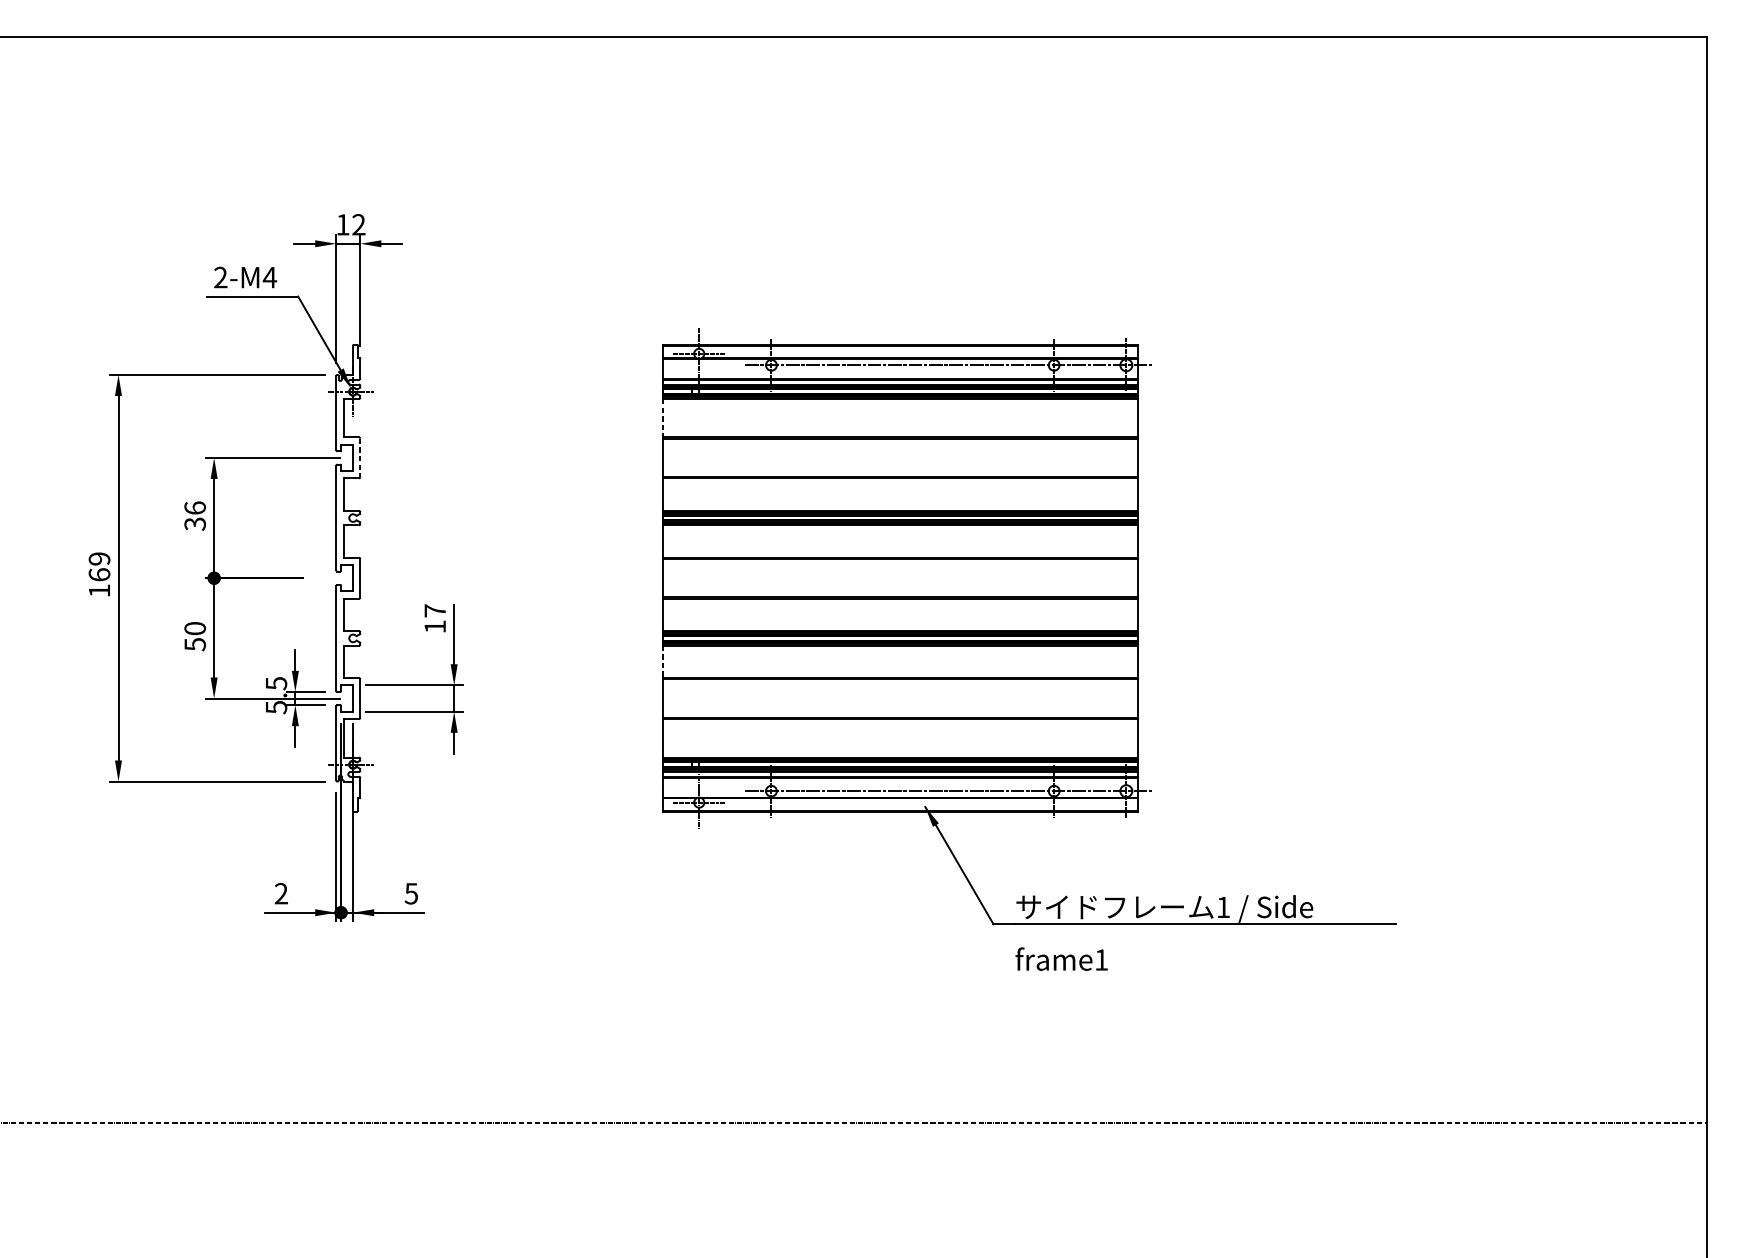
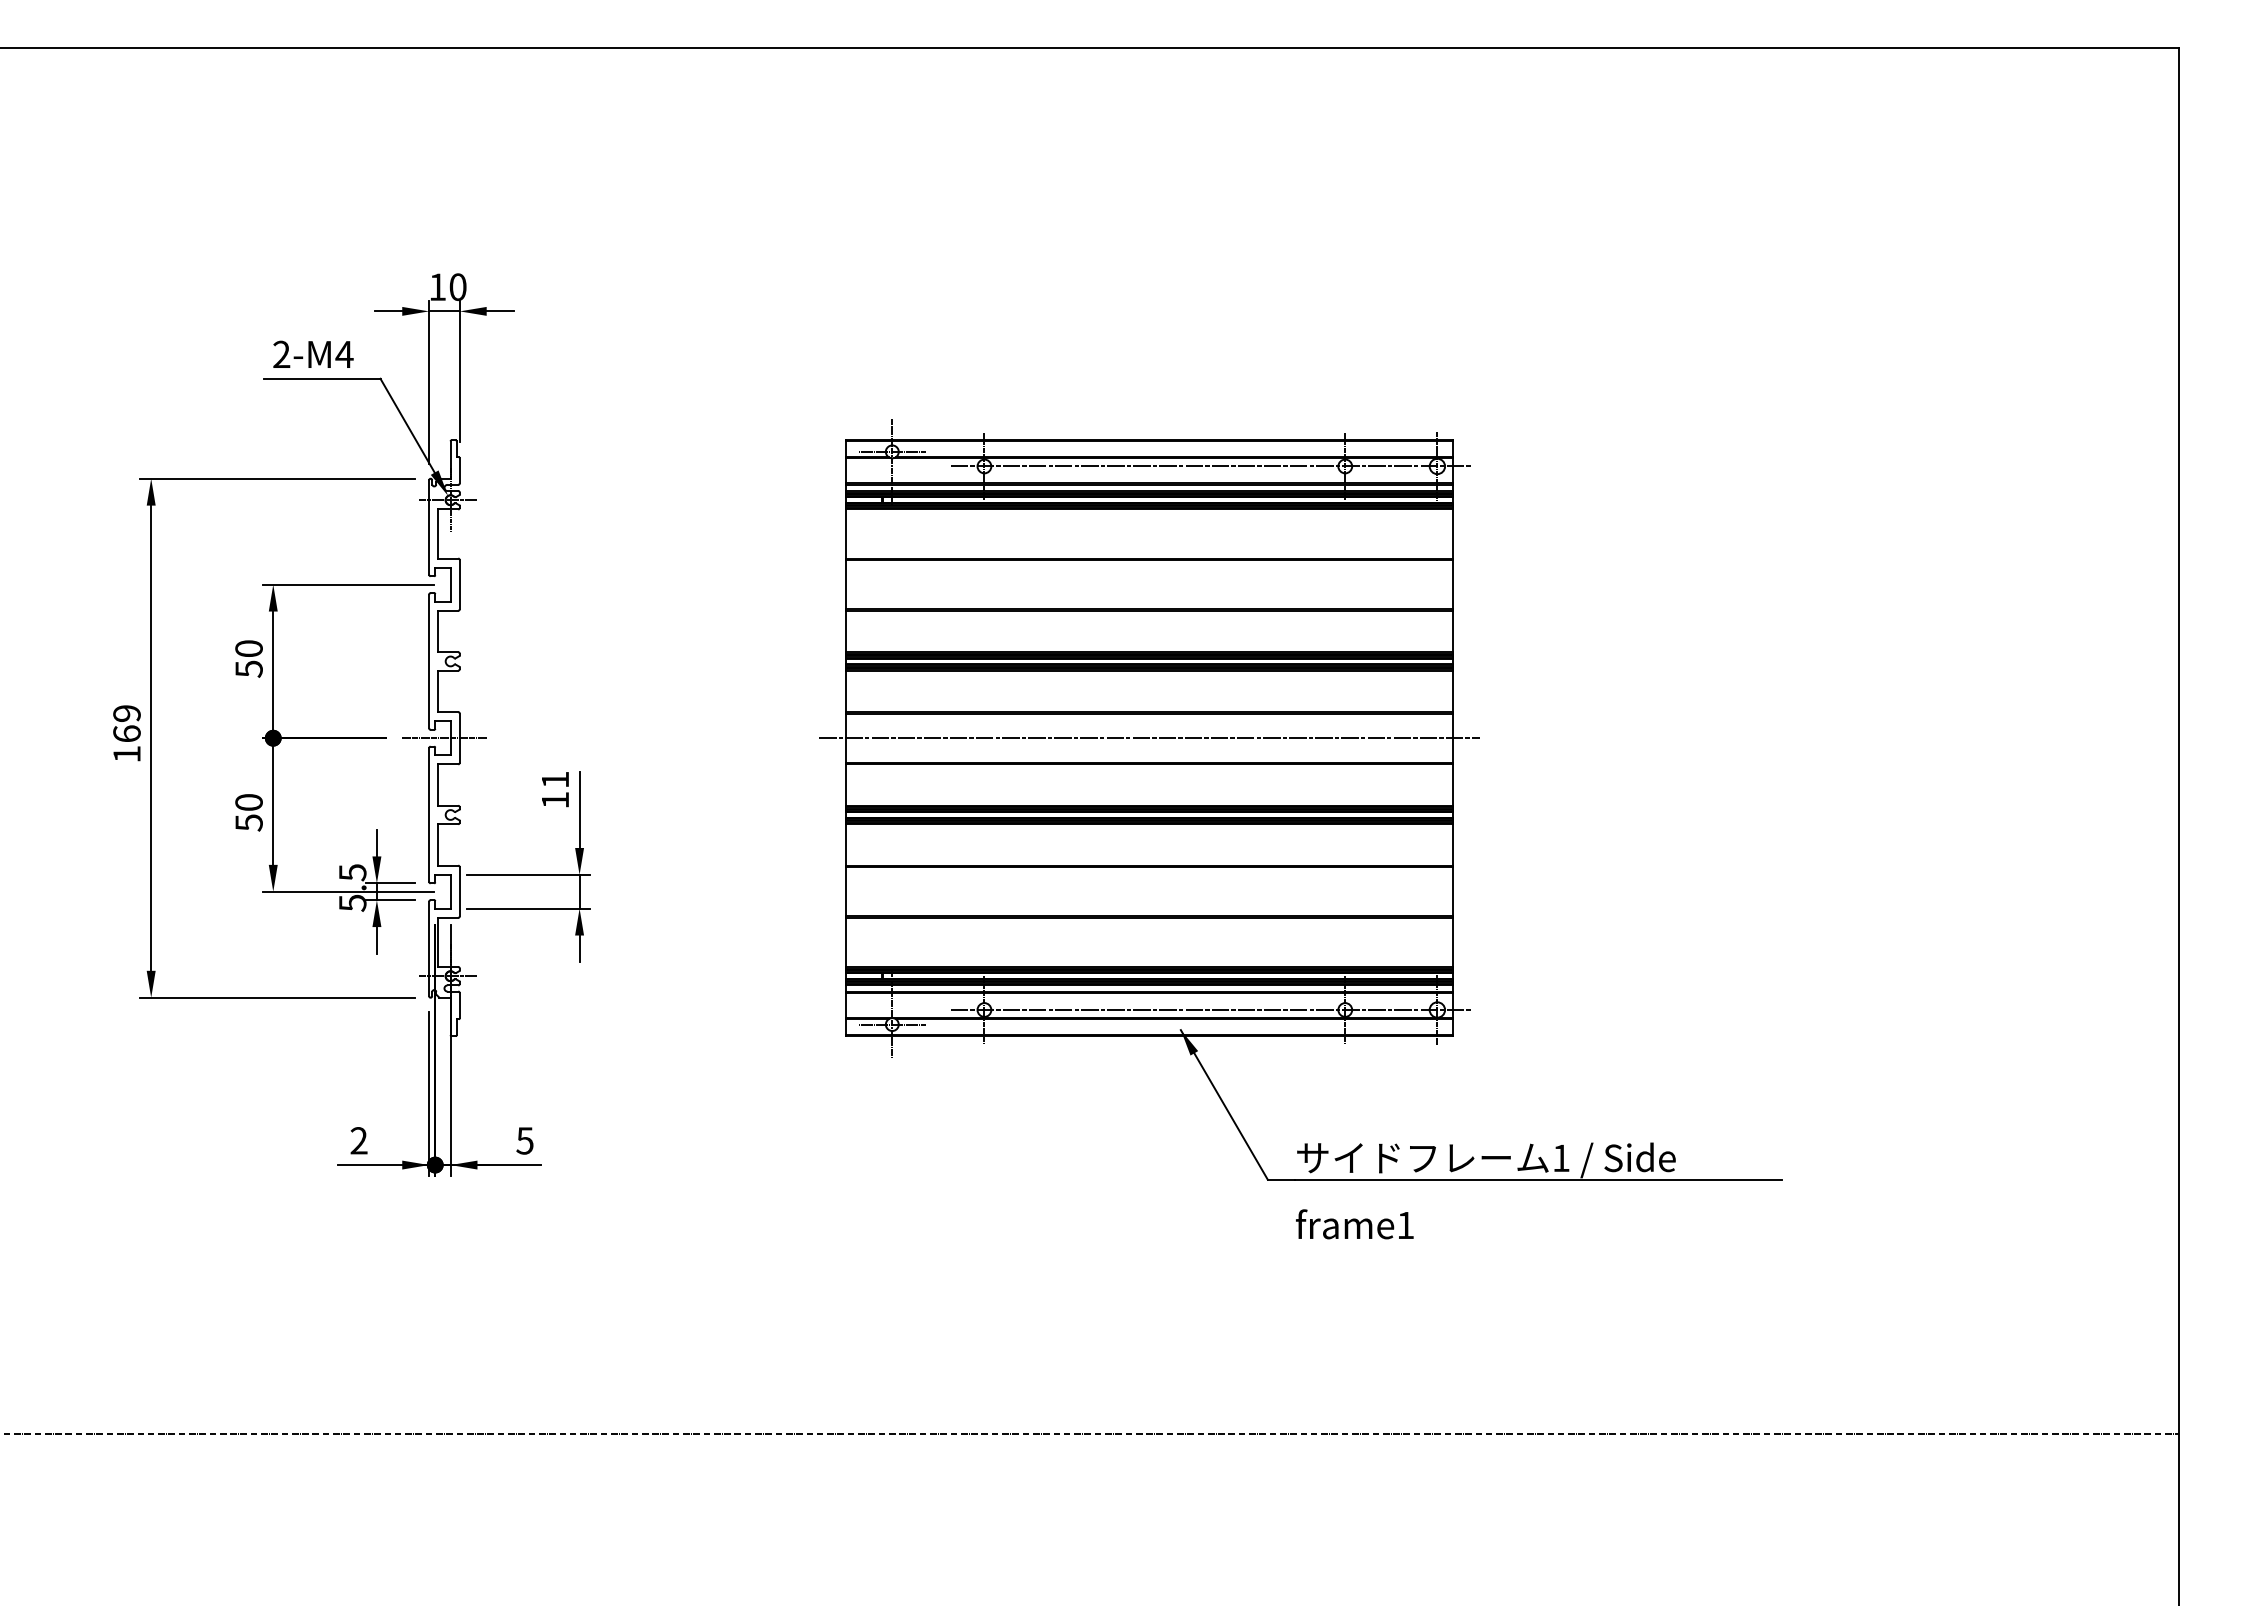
text: (358, 225) -> (457, 287), 12 -> 10
line: (663, 418) -> (846, 534), dashed -> solid
line: (360, 457) -> (459, 584), dashed -> solid
text: (194, 515) -> (248, 658), 36 -> 50
line: (348, 578) -> (444, 738), added
line: (900, 578) -> (1149, 738), added
text: (435, 610) -> (555, 779), 17 -> 11
line: (663, 661) -> (846, 844), dashed -> solid

